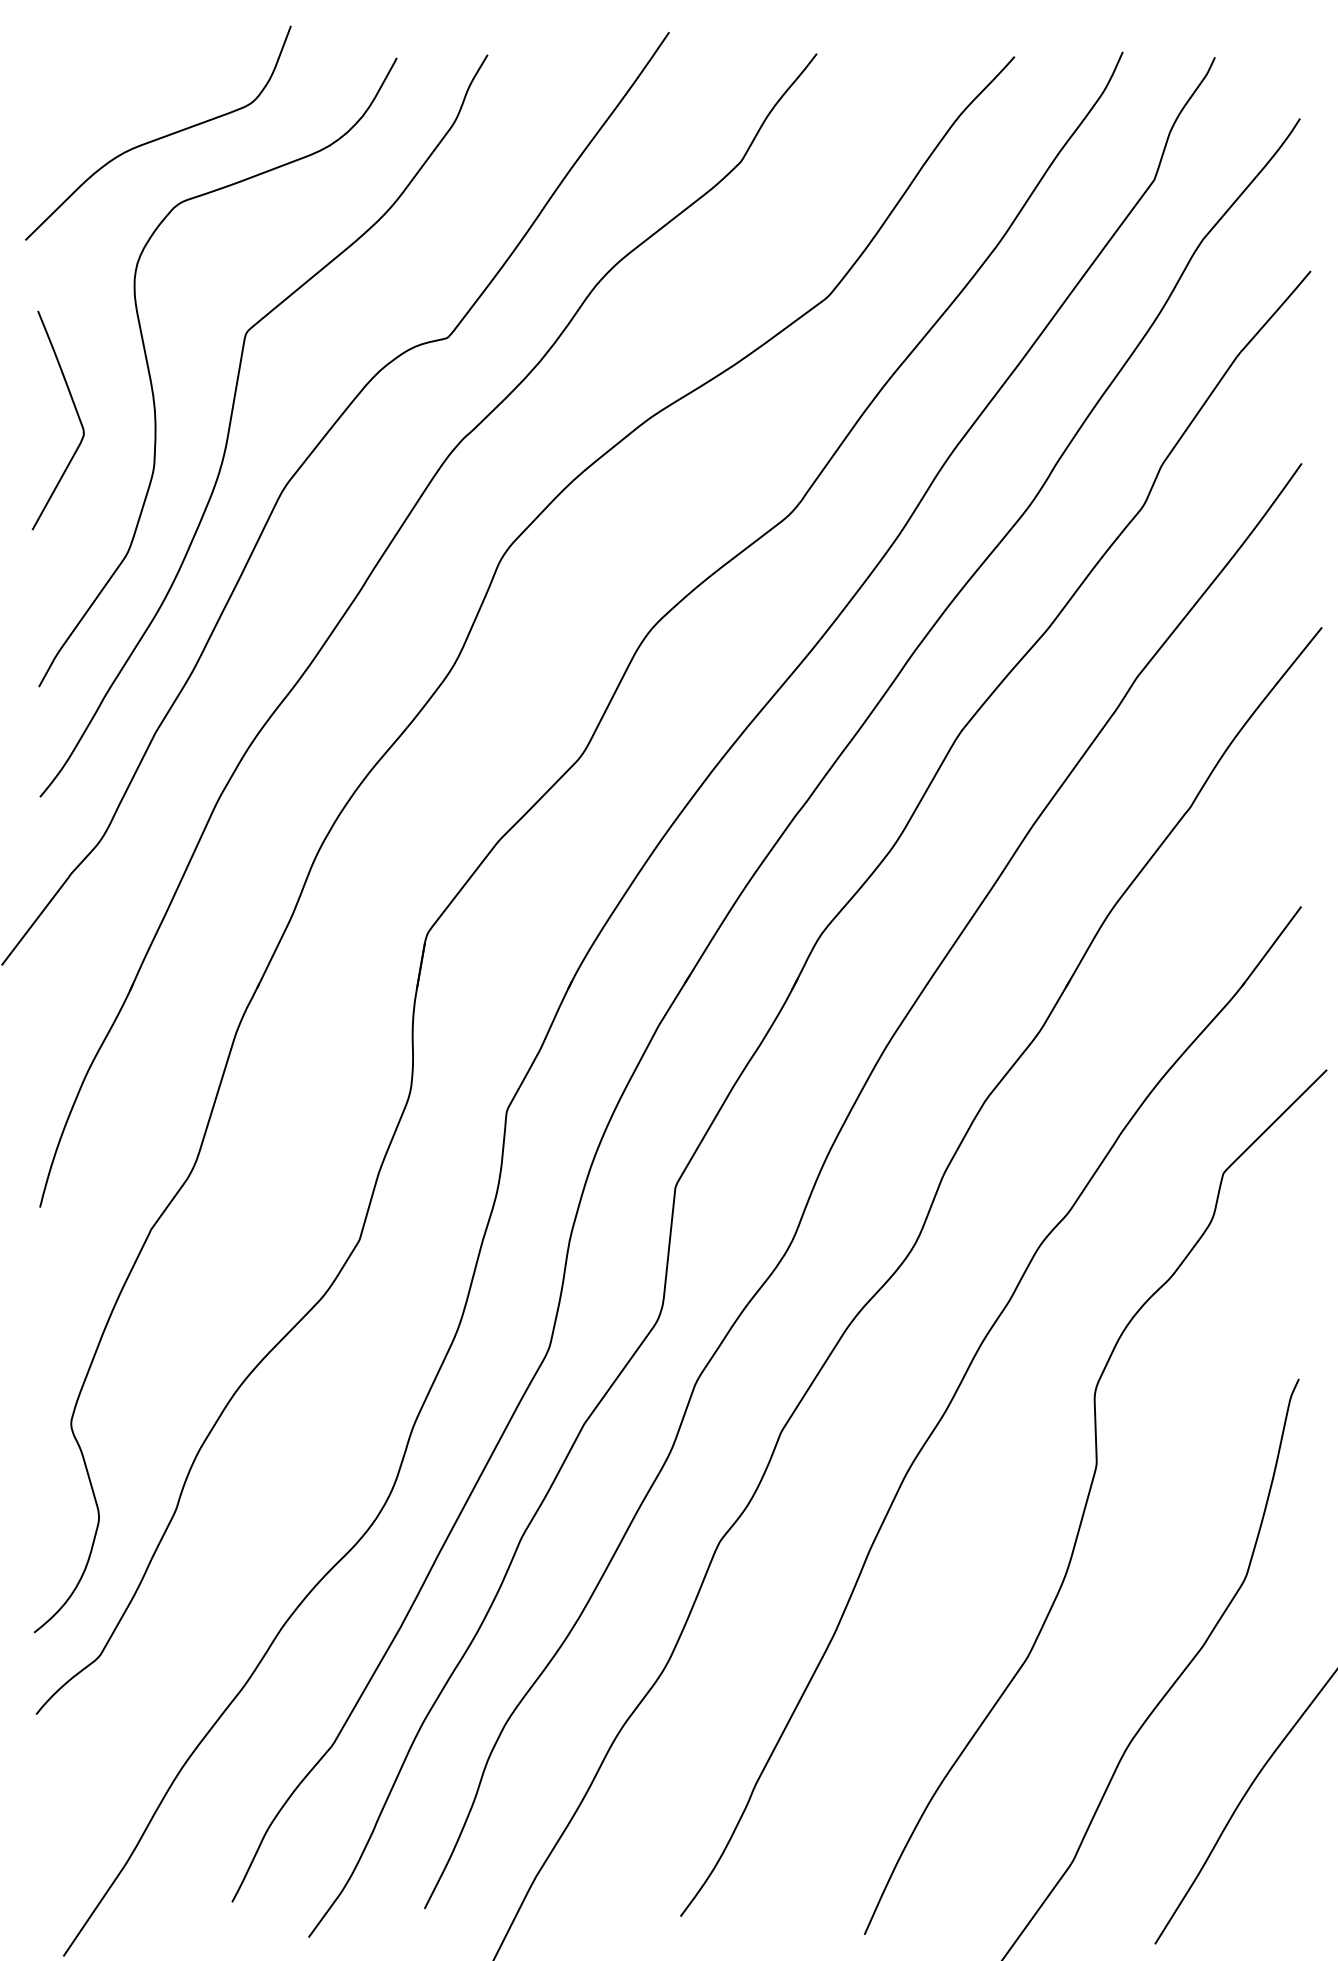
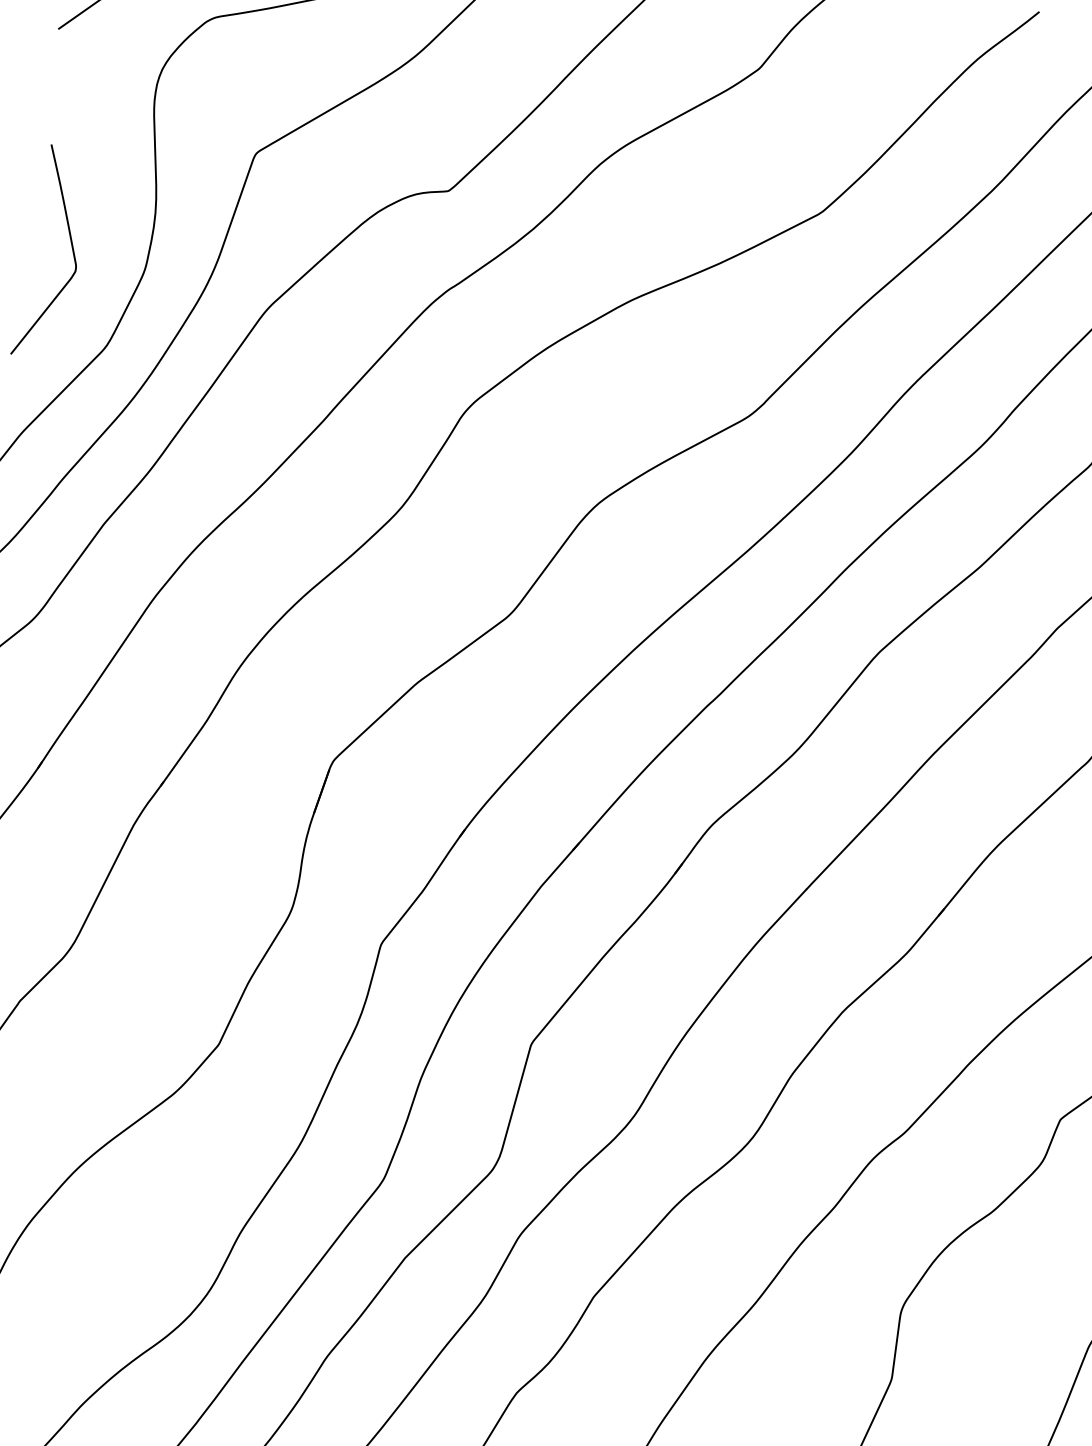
curve: (75, 411) -> (71, 247), moved

